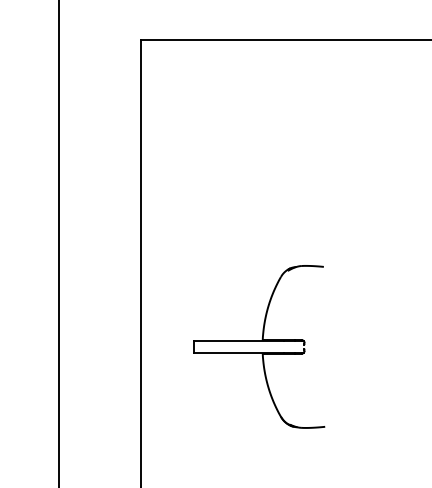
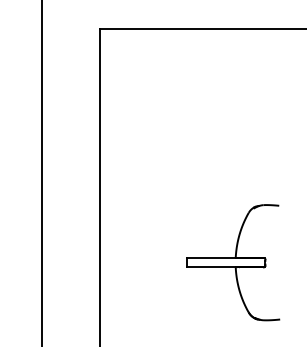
part: (259, 346) -> (233, 262), moved

